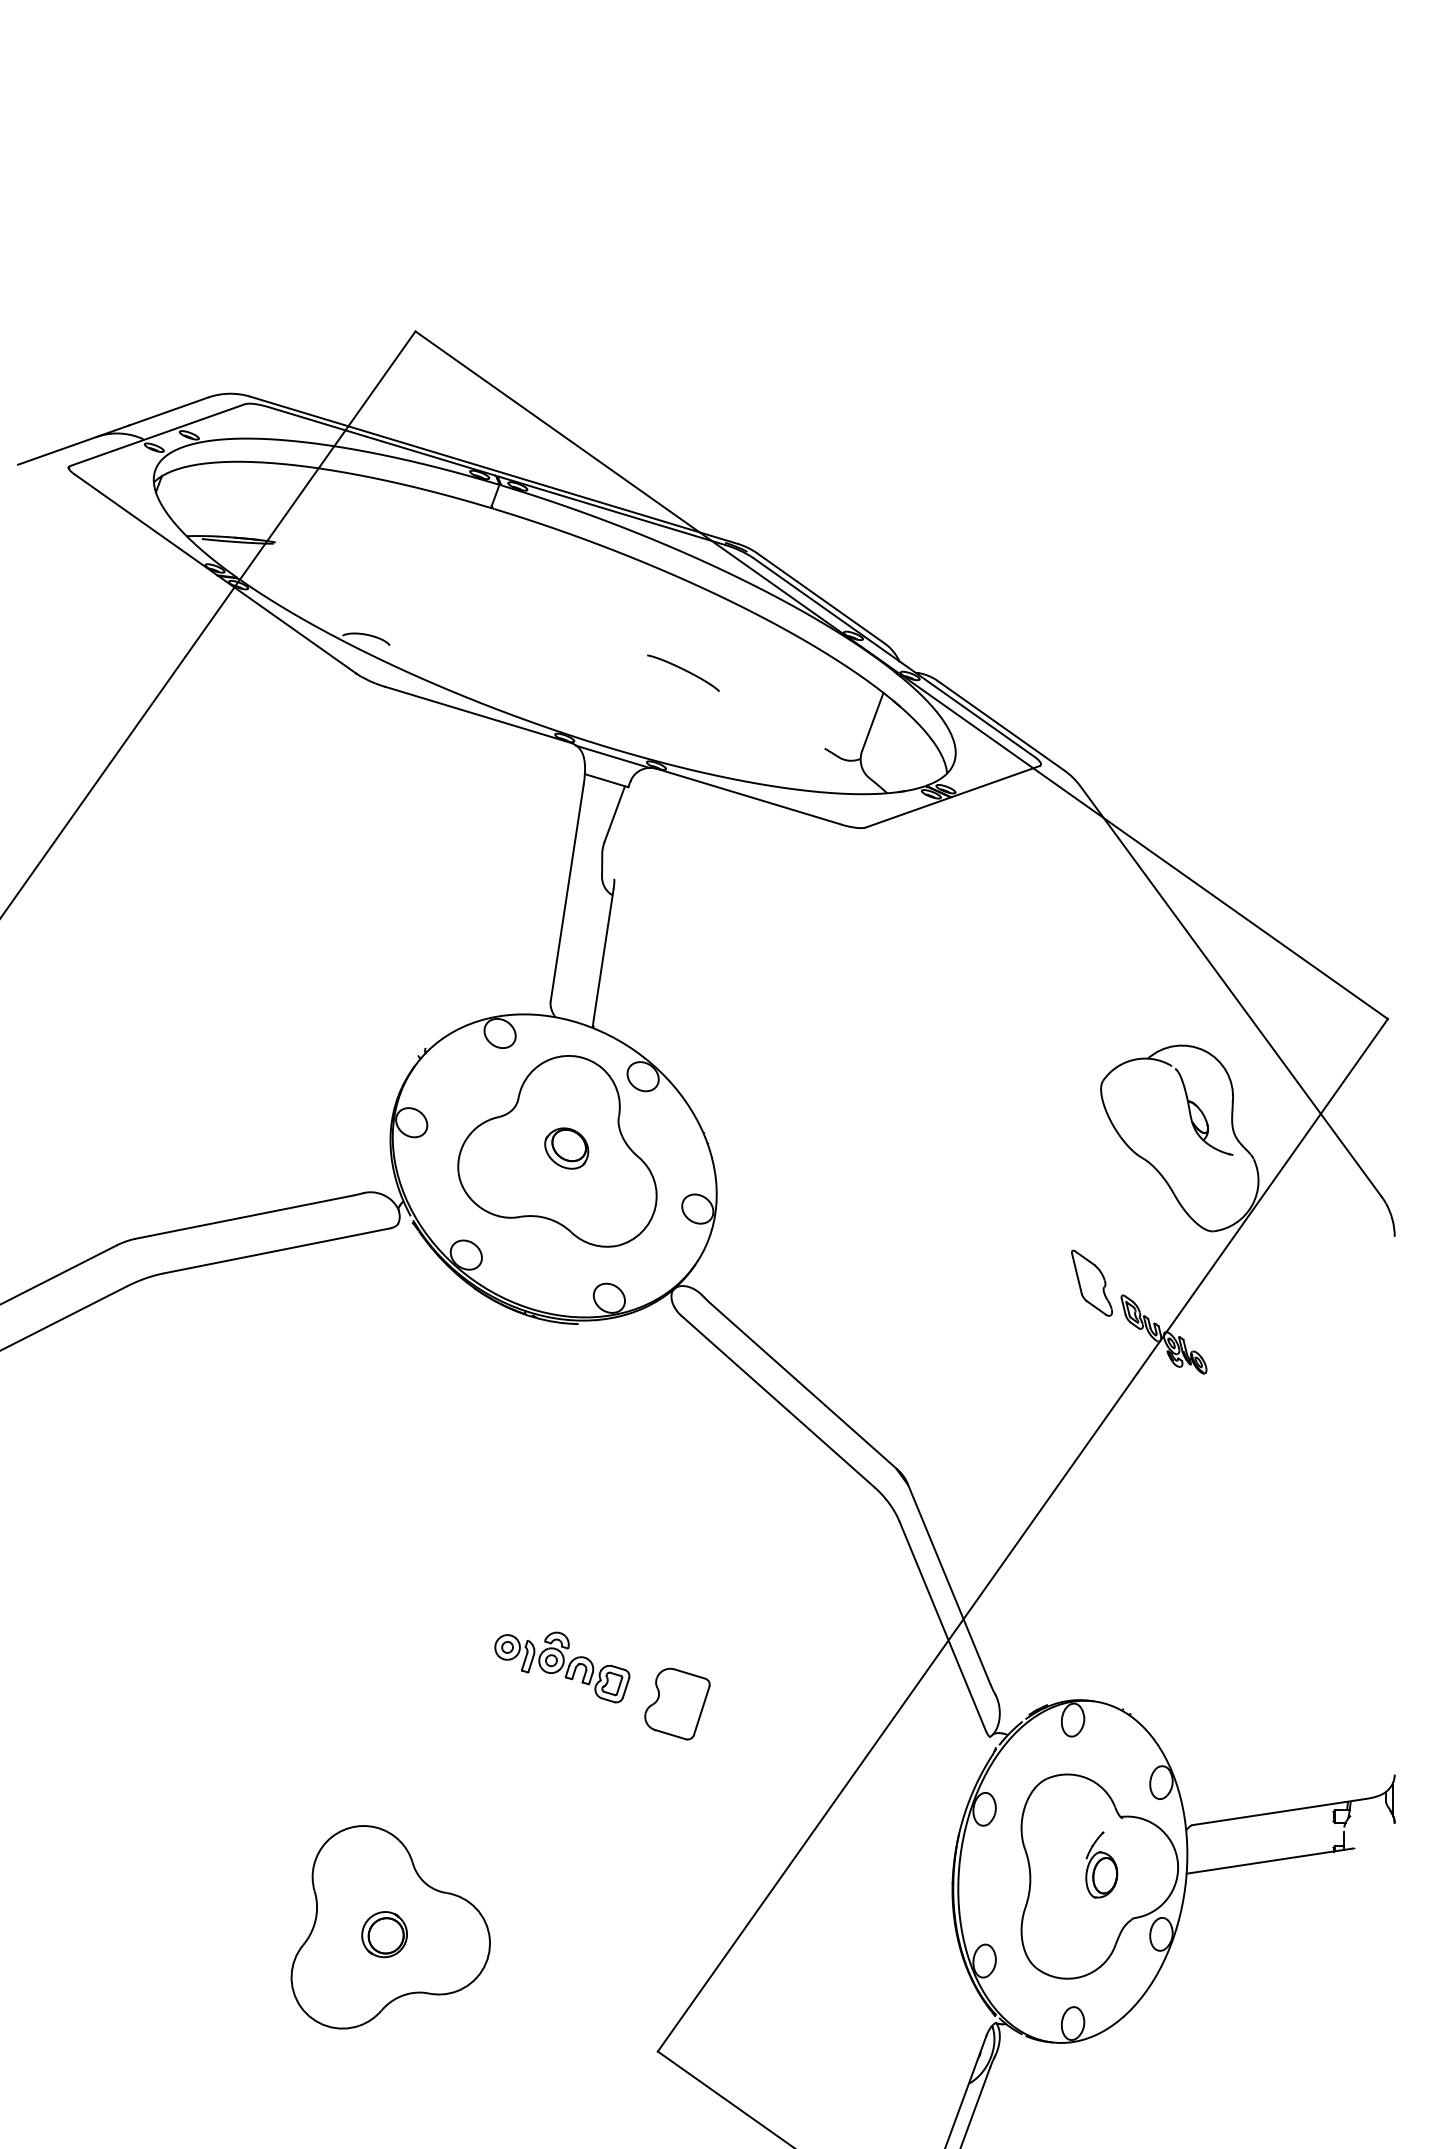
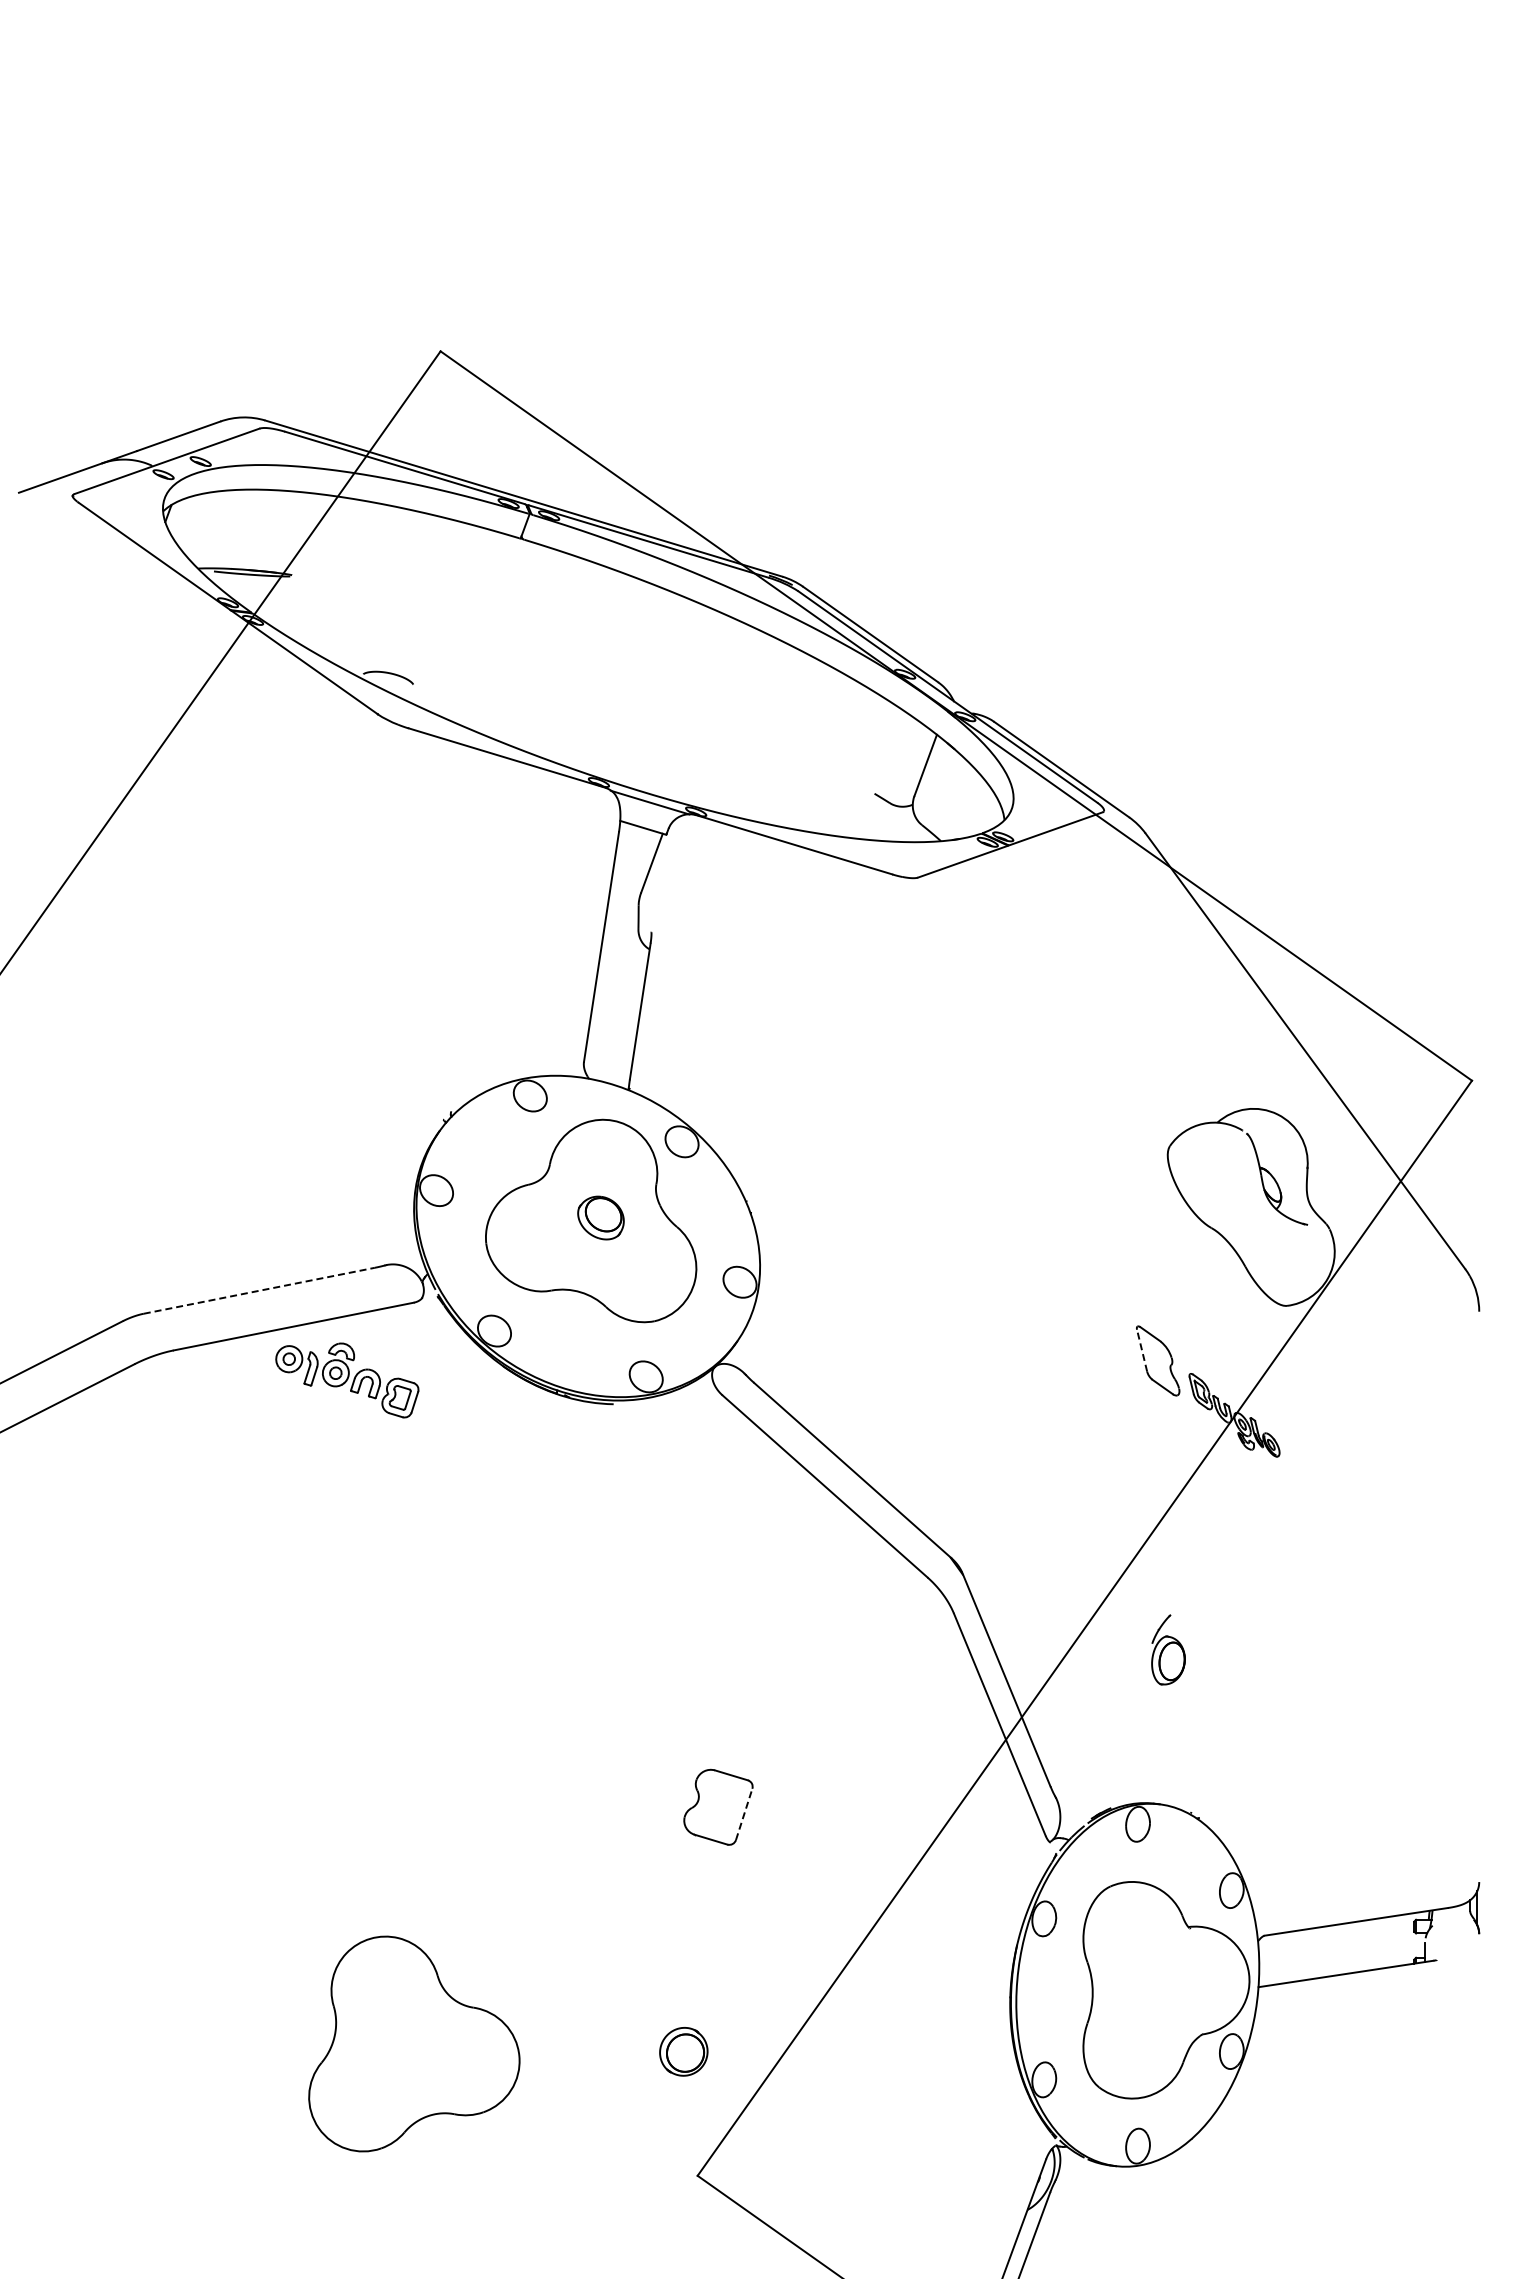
part: (683, 672) -> (724, 713), removed
line: (244, 1216) -> (259, 1290), solid -> dashed
line: (1077, 1273) -> (1142, 1350), solid -> dashed
part: (562, 1667) -> (347, 1380), moved
line: (702, 1710) -> (744, 1814), solid -> dashed
part: (1101, 1864) -> (1168, 1649), moved
part: (384, 1934) -> (683, 2051), moved

